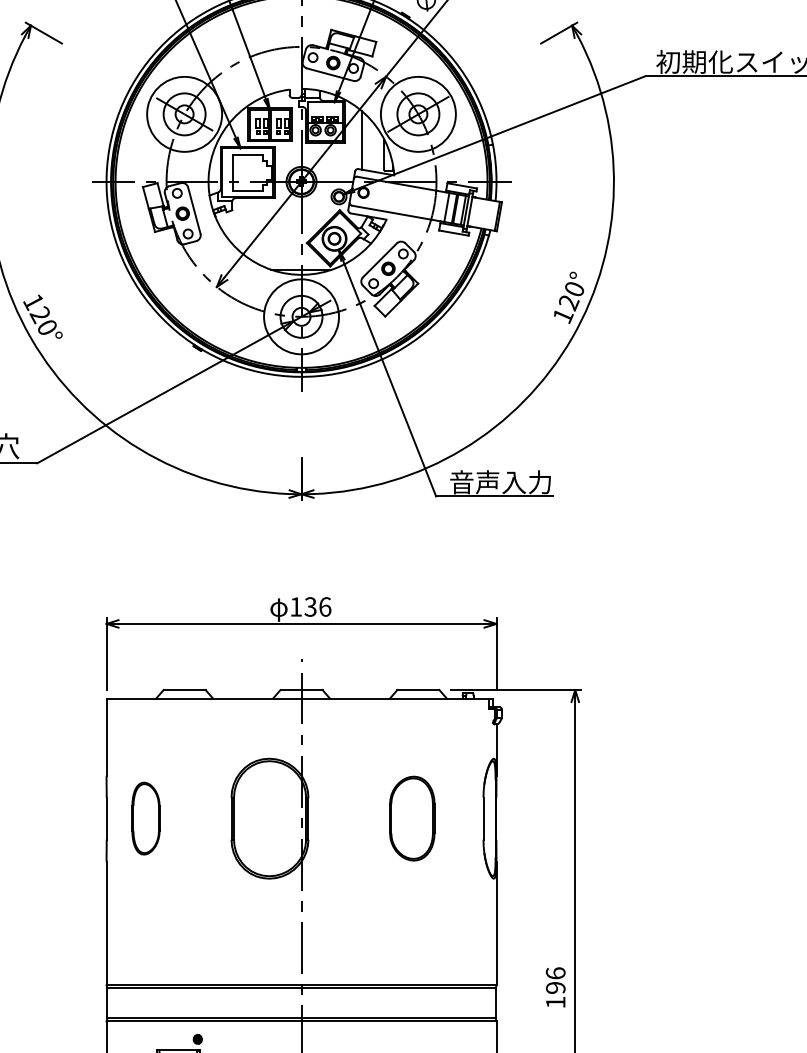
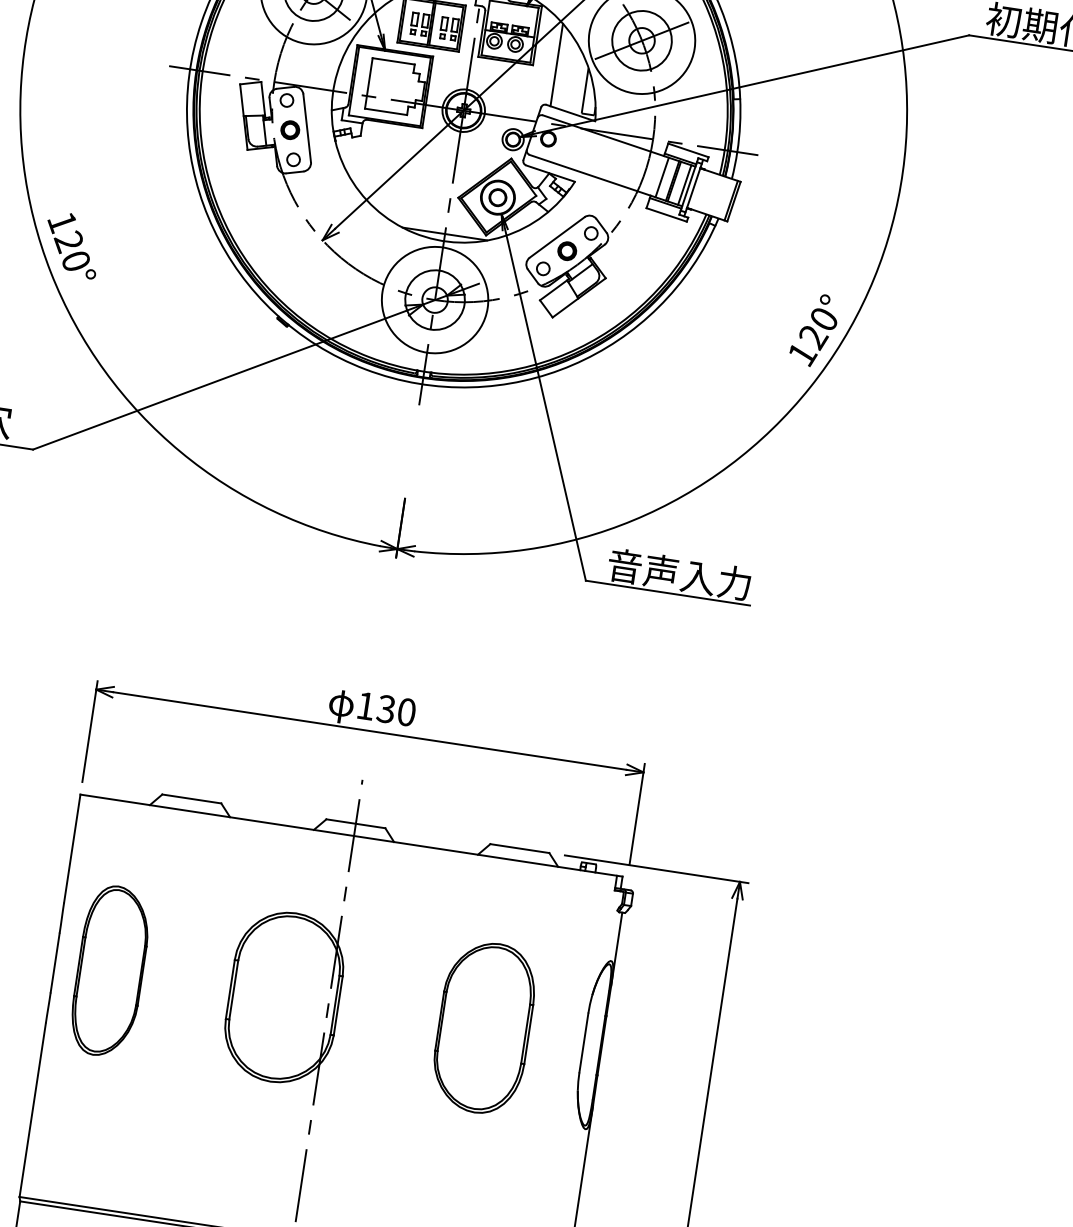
text: (325, 606) -> (407, 711), 136 -> 130
part: (145, 818) -> (109, 970), size x1.67
part: (411, 818) -> (482, 1027), size x1.43

